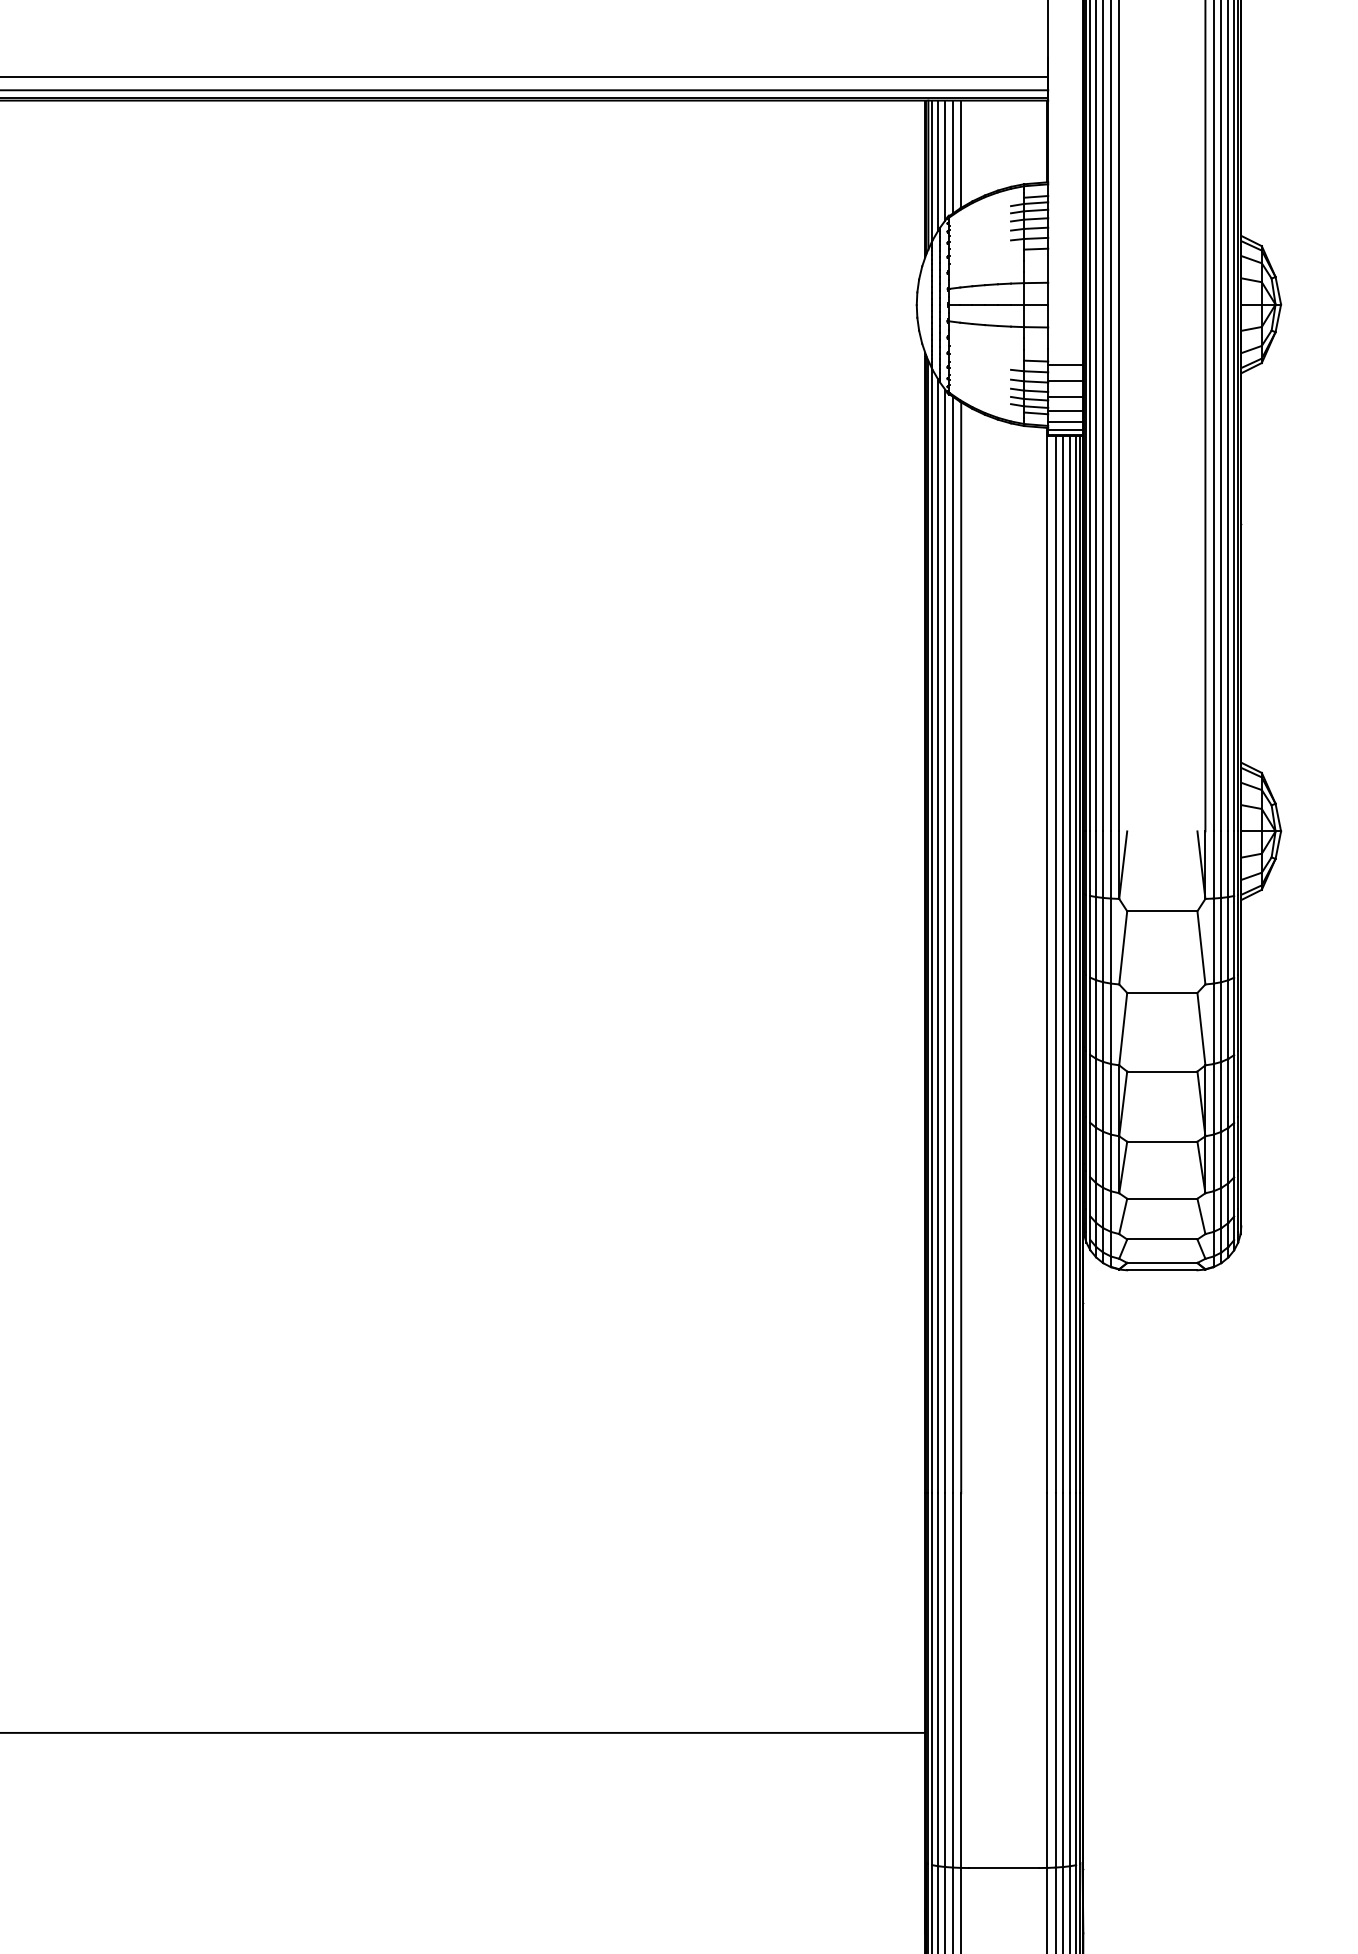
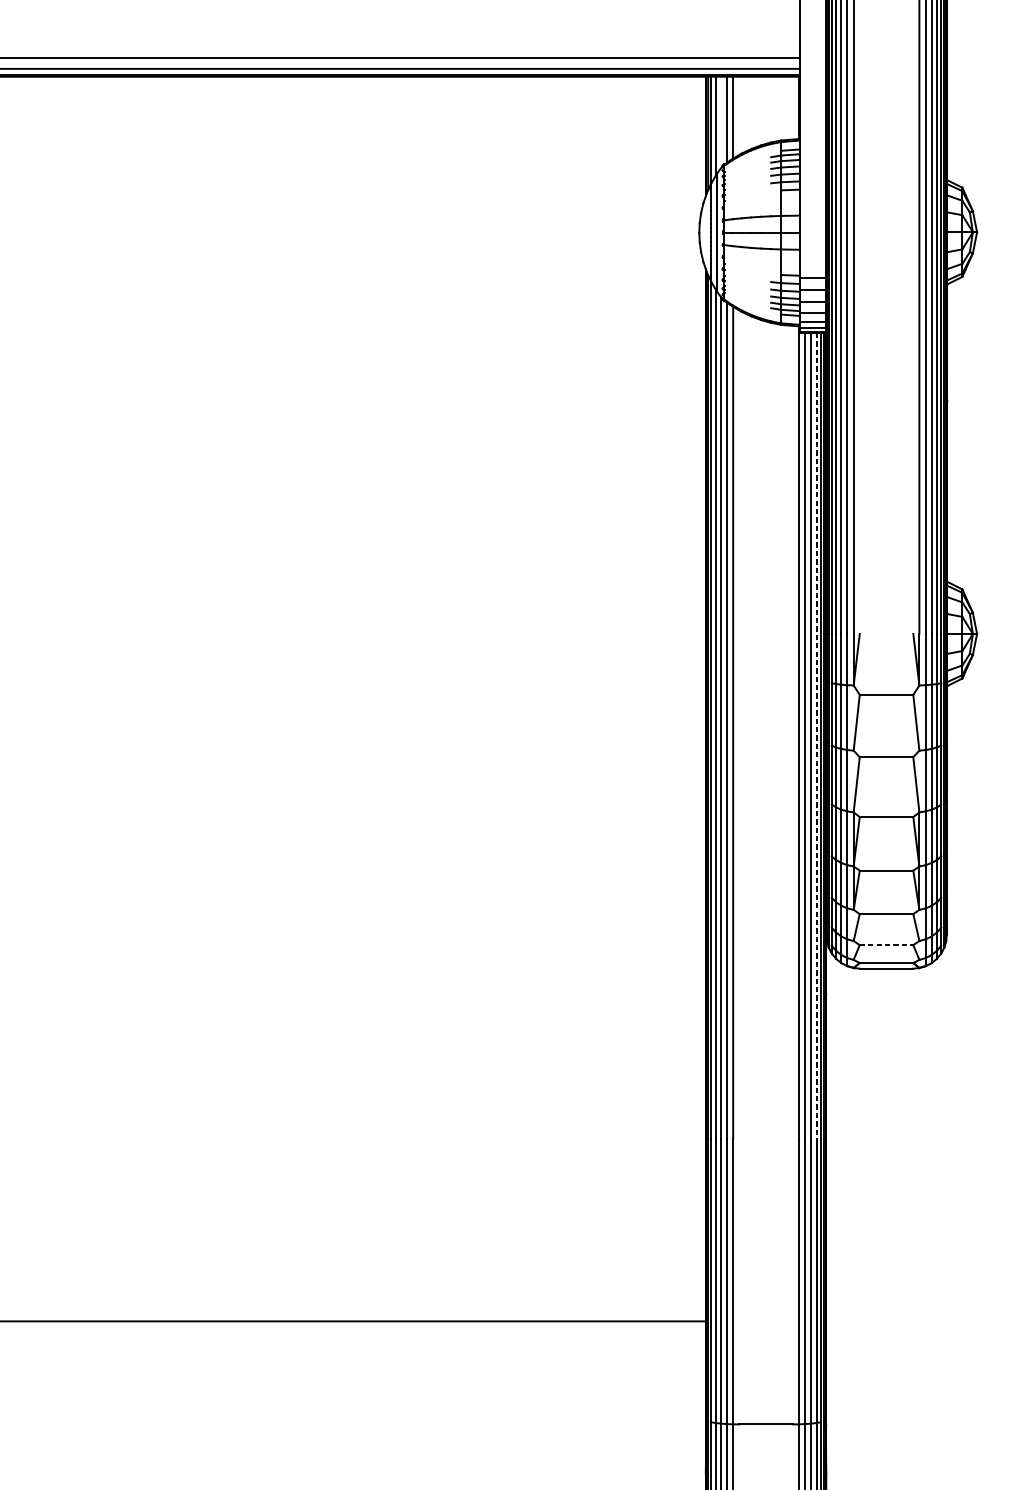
line: (945, 160) -> (721, 122), removed
line: (1070, 965) -> (816, 736), solid -> dashed
line: (1162, 1239) -> (886, 945), solid -> dashed

